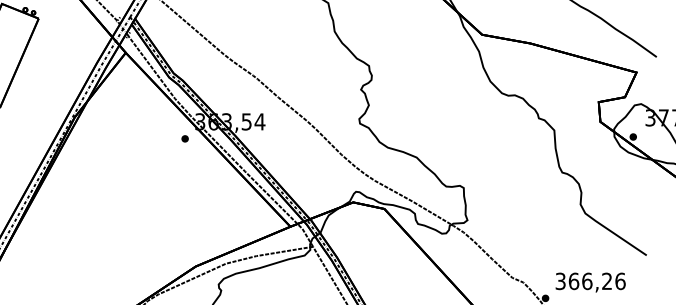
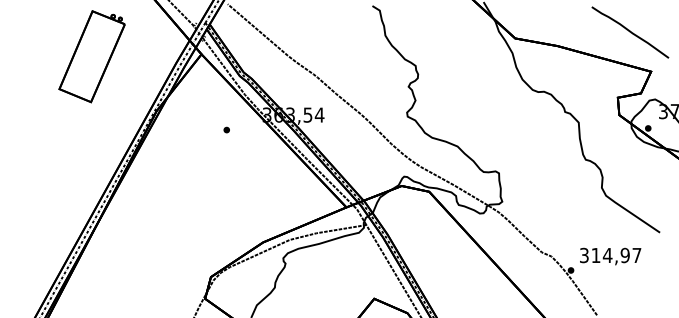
part: (184, 138) -> (226, 129), moved
text: (597, 281) -> (616, 255), 366,26 -> 314,97

